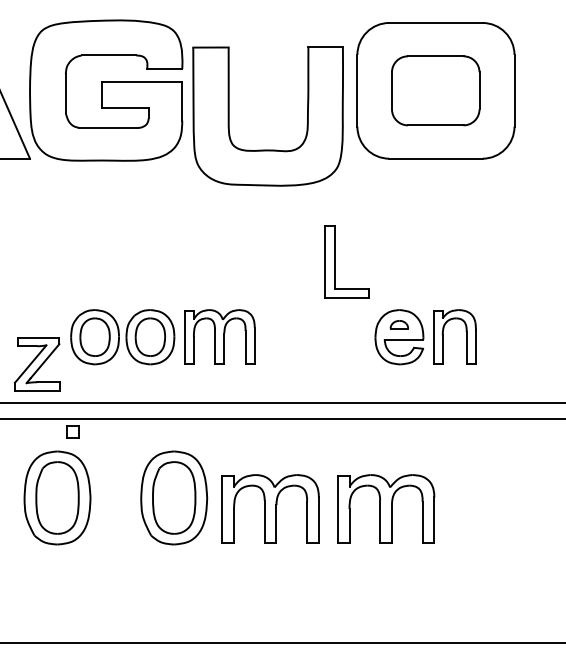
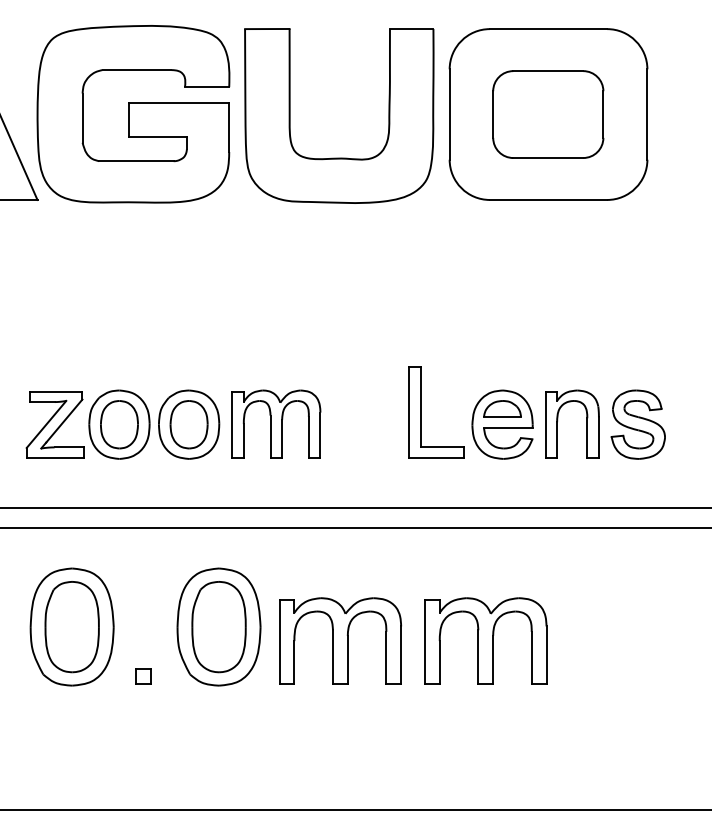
part: (268, 149) -> (339, 157), moved
part: (335, 261) -> (421, 412), moved
part: (399, 324) -> (502, 408), size x1.67
part: (506, 337) -> (637, 424), added
part: (37, 364) -> (54, 424), moved
part: (72, 431) -> (143, 676), moved

